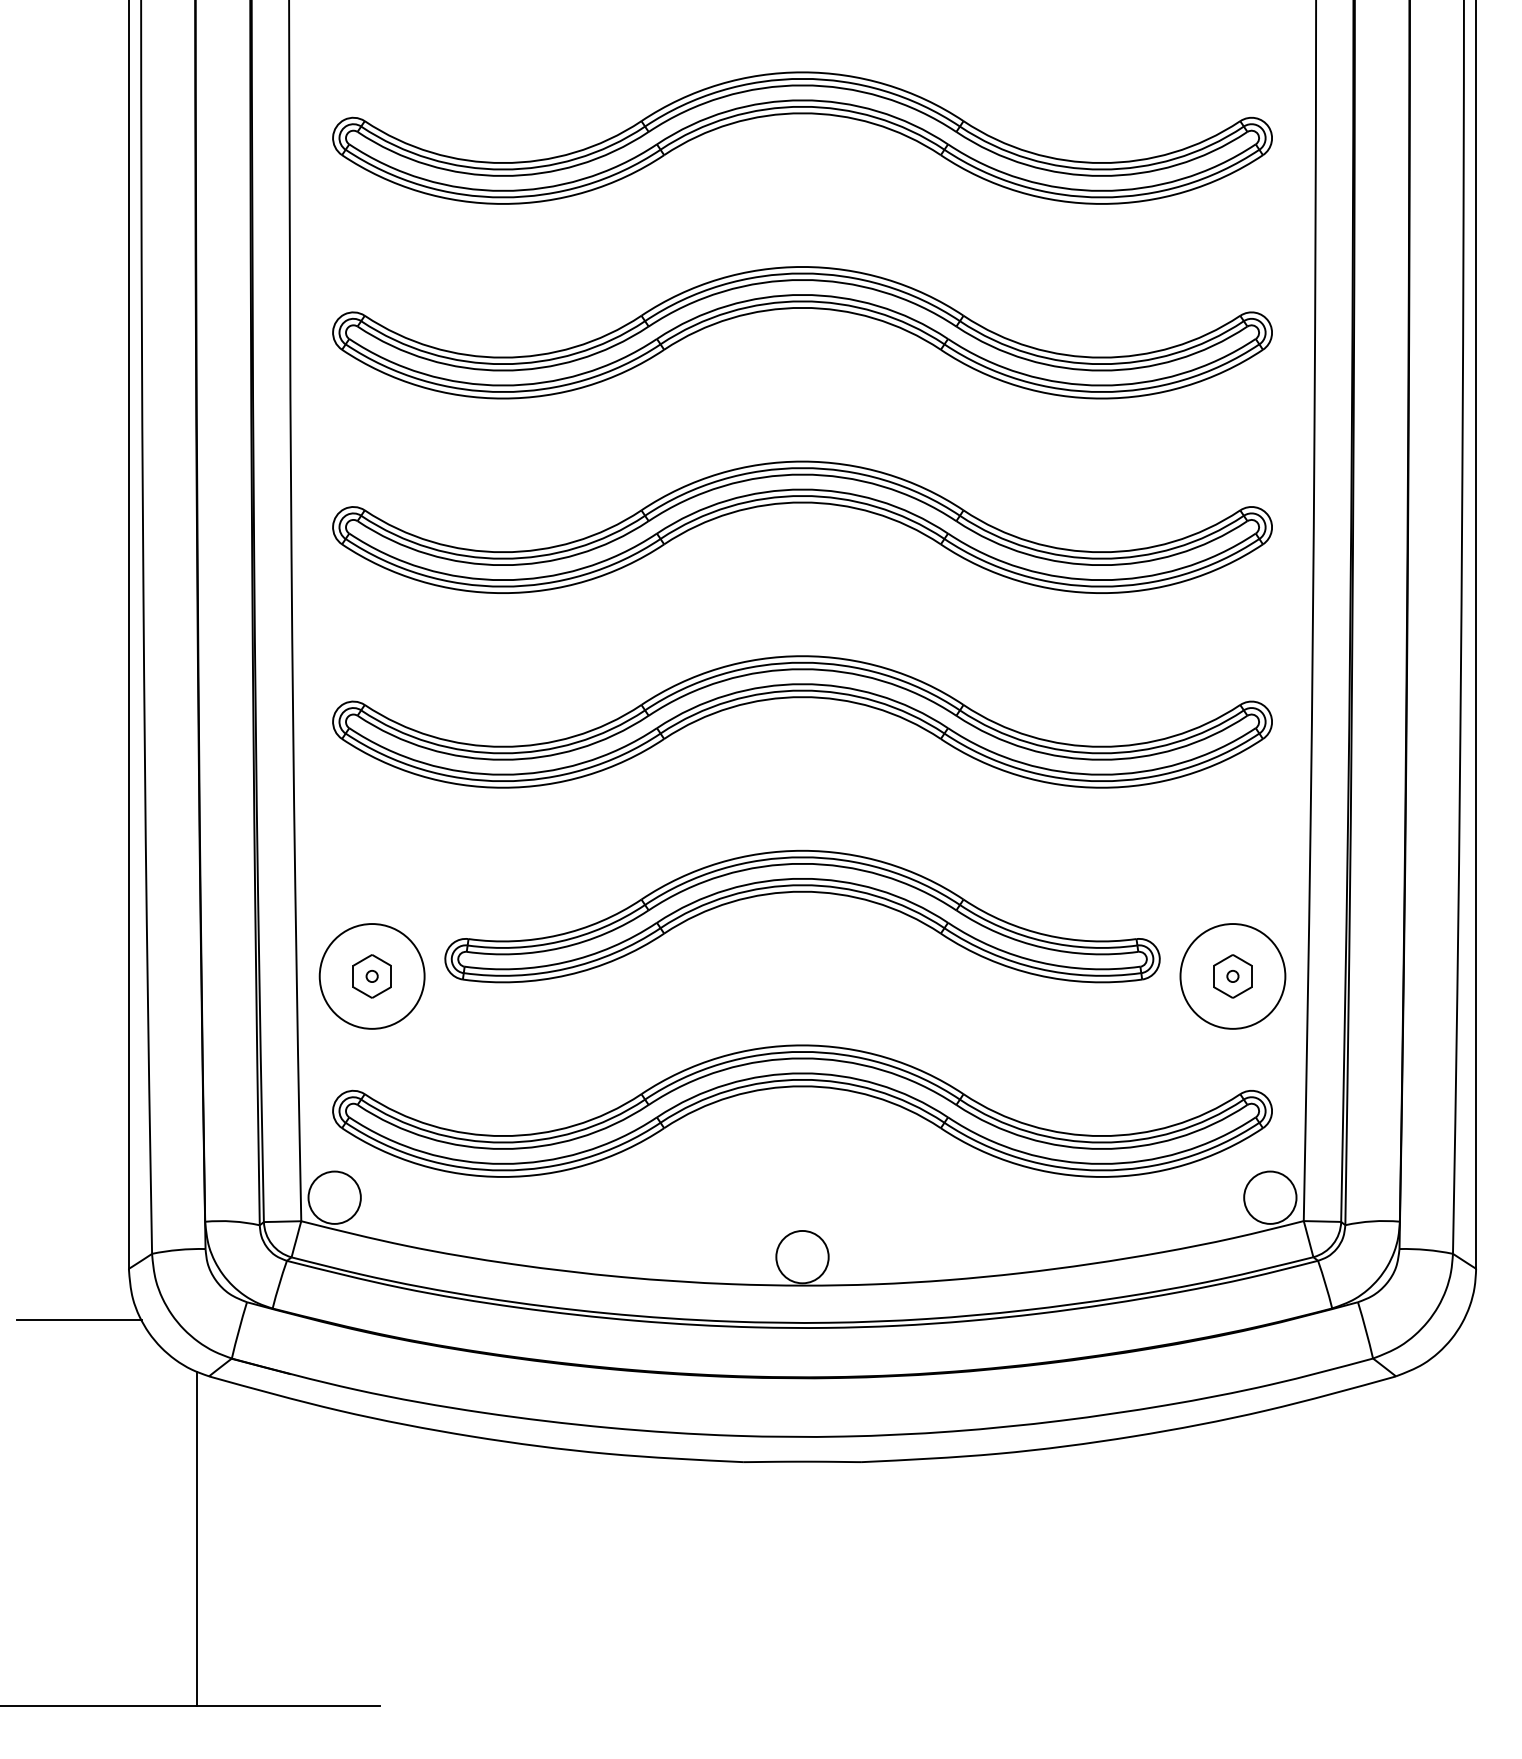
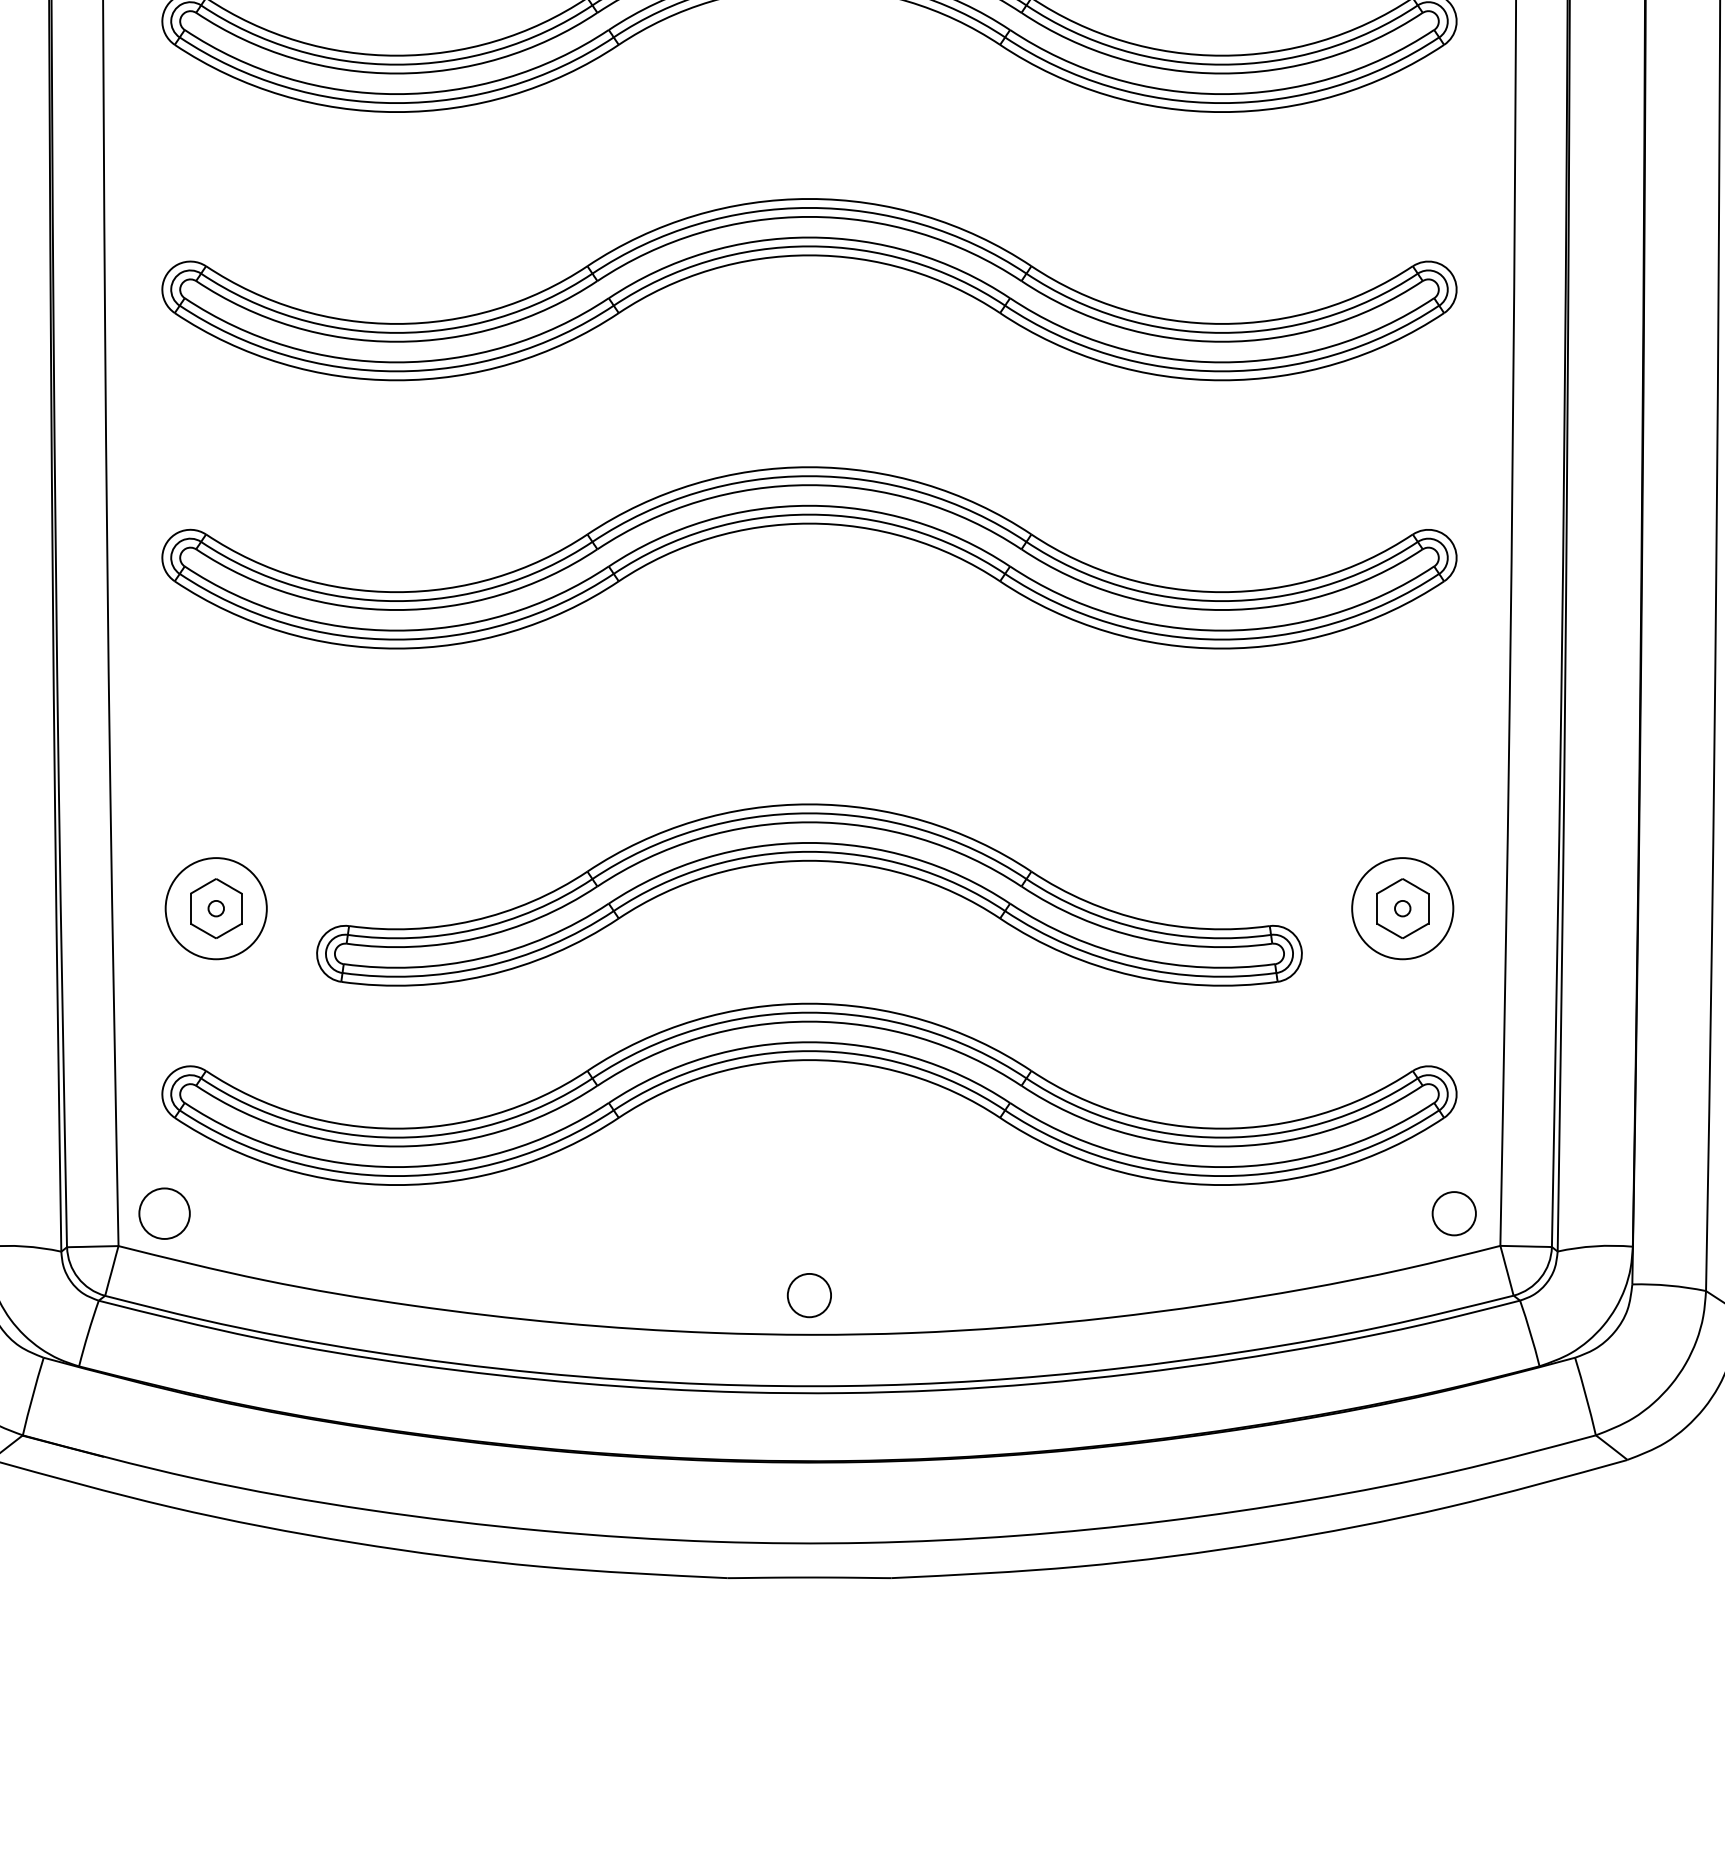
part: (802, 892) -> (809, 861), moved
circle: (371, 976) -> (215, 908), size x0.7
circle: (1232, 976) -> (1402, 908), size x0.7
circle: (334, 1197) -> (164, 1213), size x0.7
circle: (1270, 1197) -> (1454, 1213), size x0.6
circle: (802, 1256) -> (809, 1294), size x0.6

